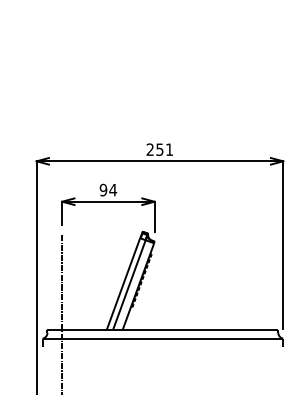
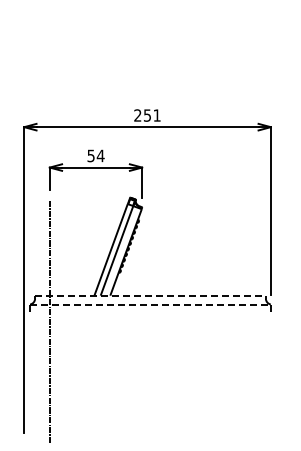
text: (102, 189) -> (90, 155), 94 -> 54
line: (162, 329) -> (150, 295), solid -> dashed
line: (162, 338) -> (150, 304), solid -> dashed

